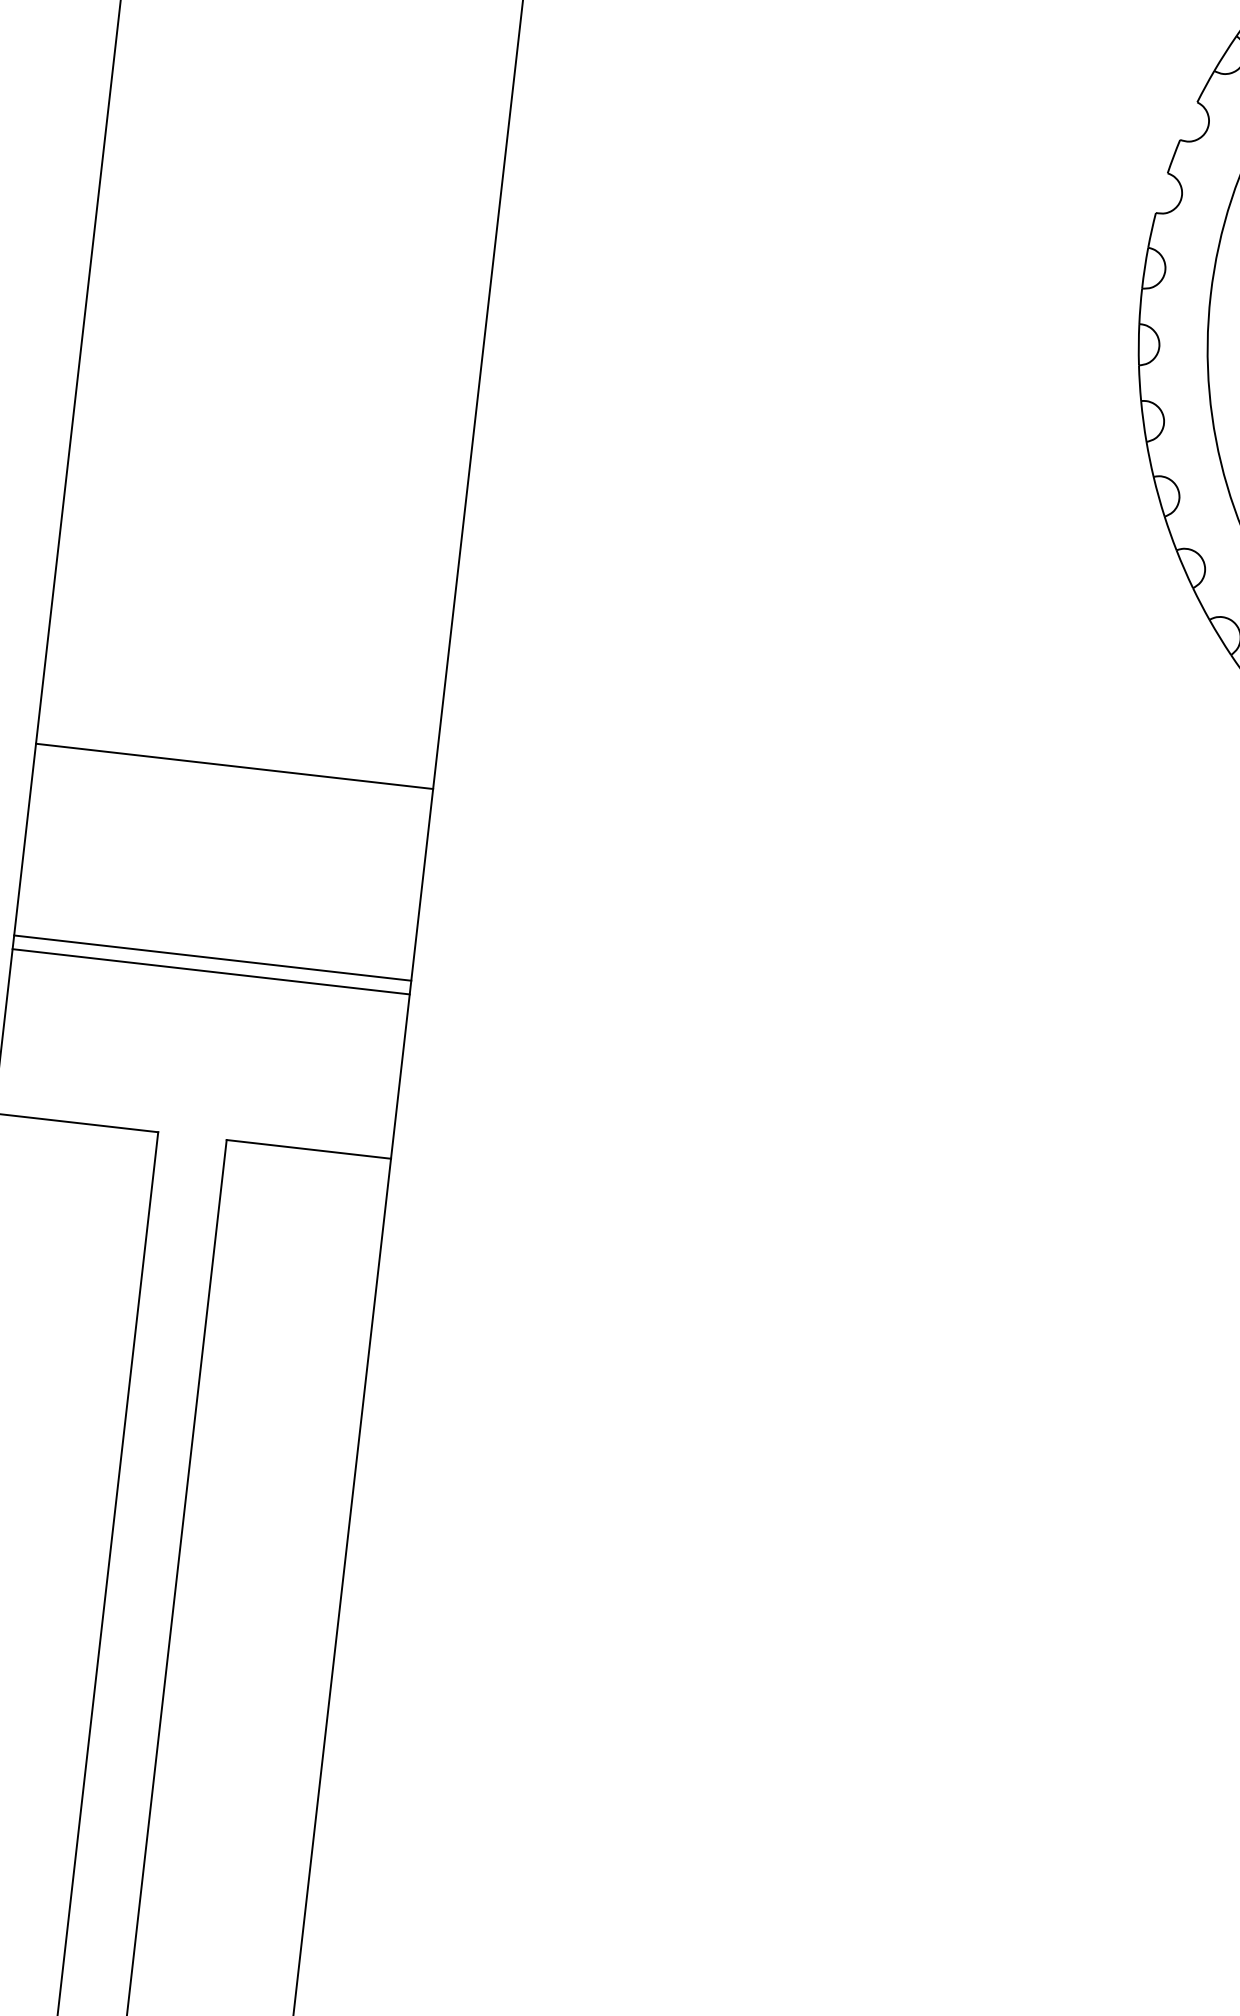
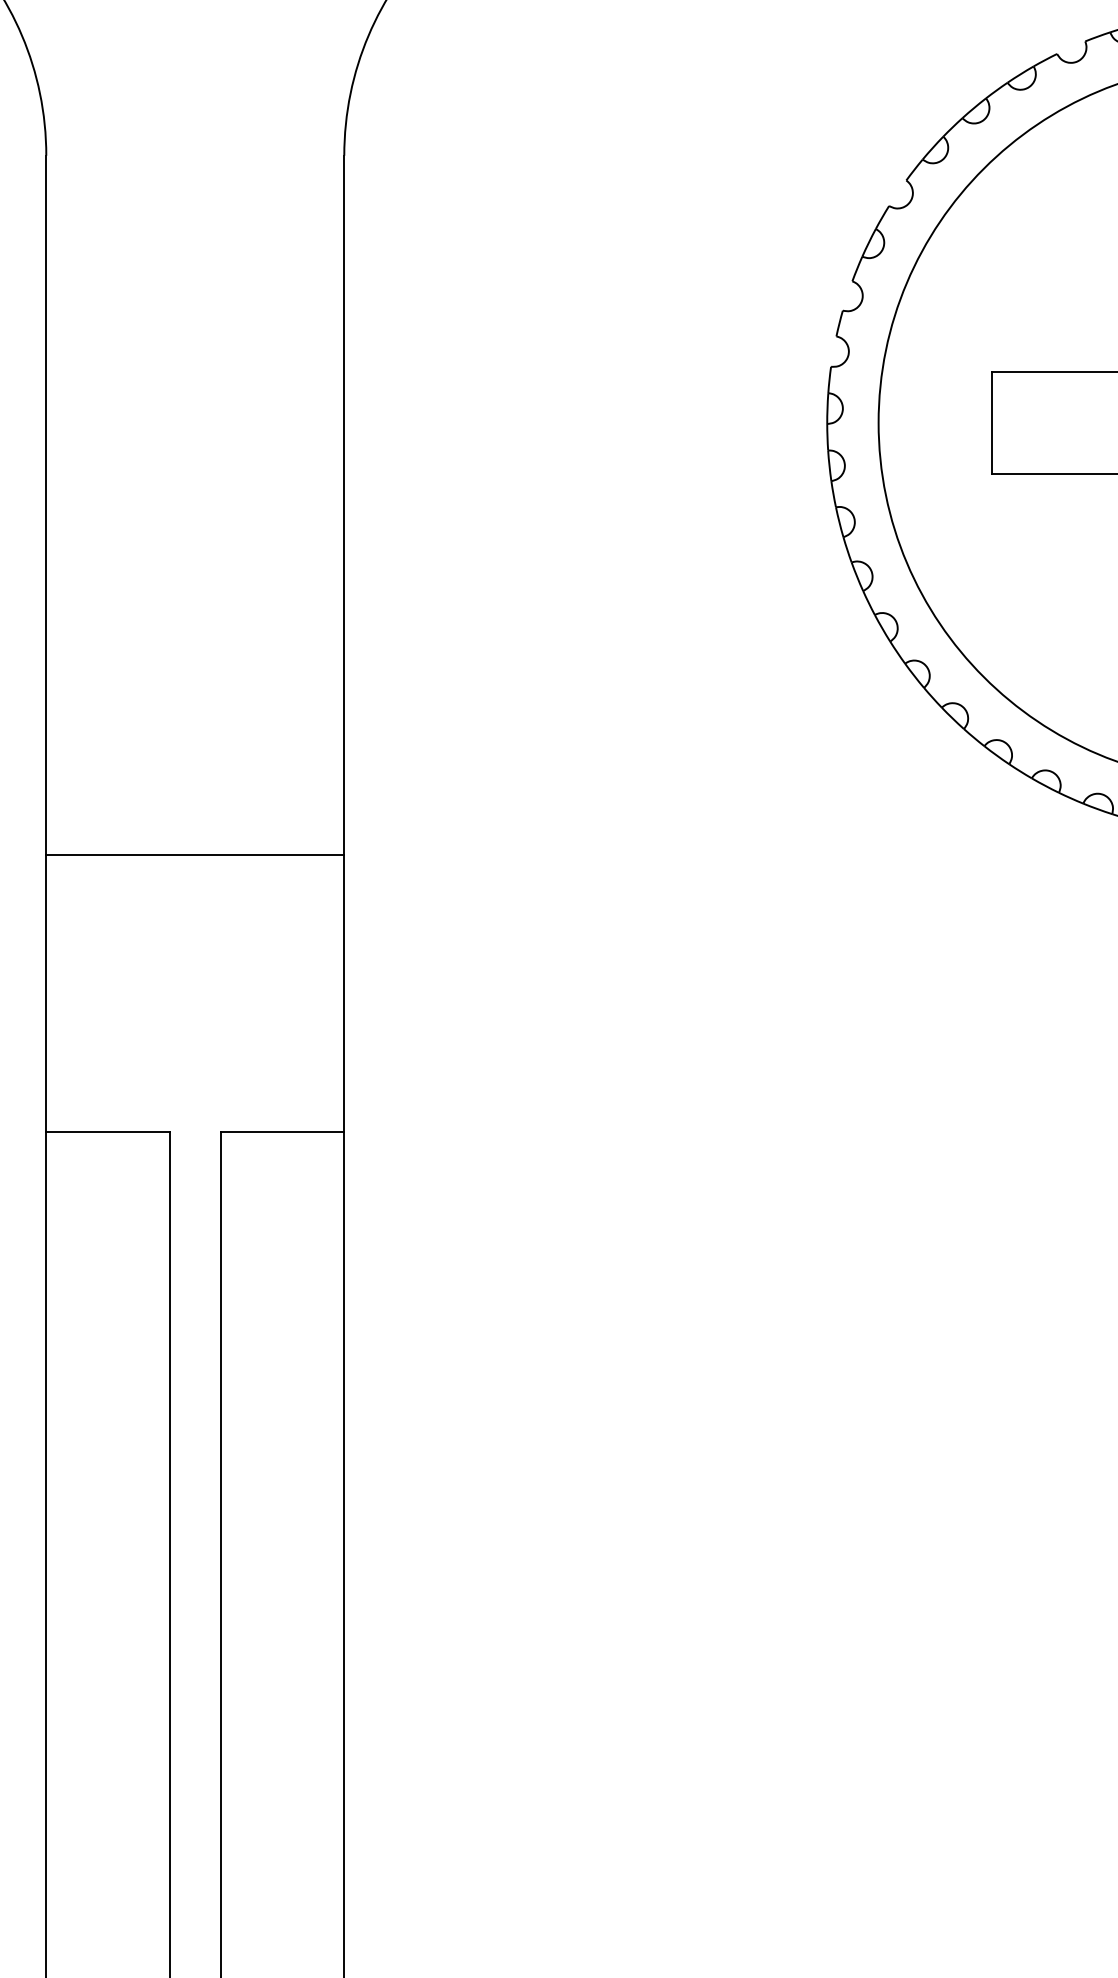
line: (212, 958) -> (195, 998), removed
line: (211, 971) -> (195, 1008), removed

